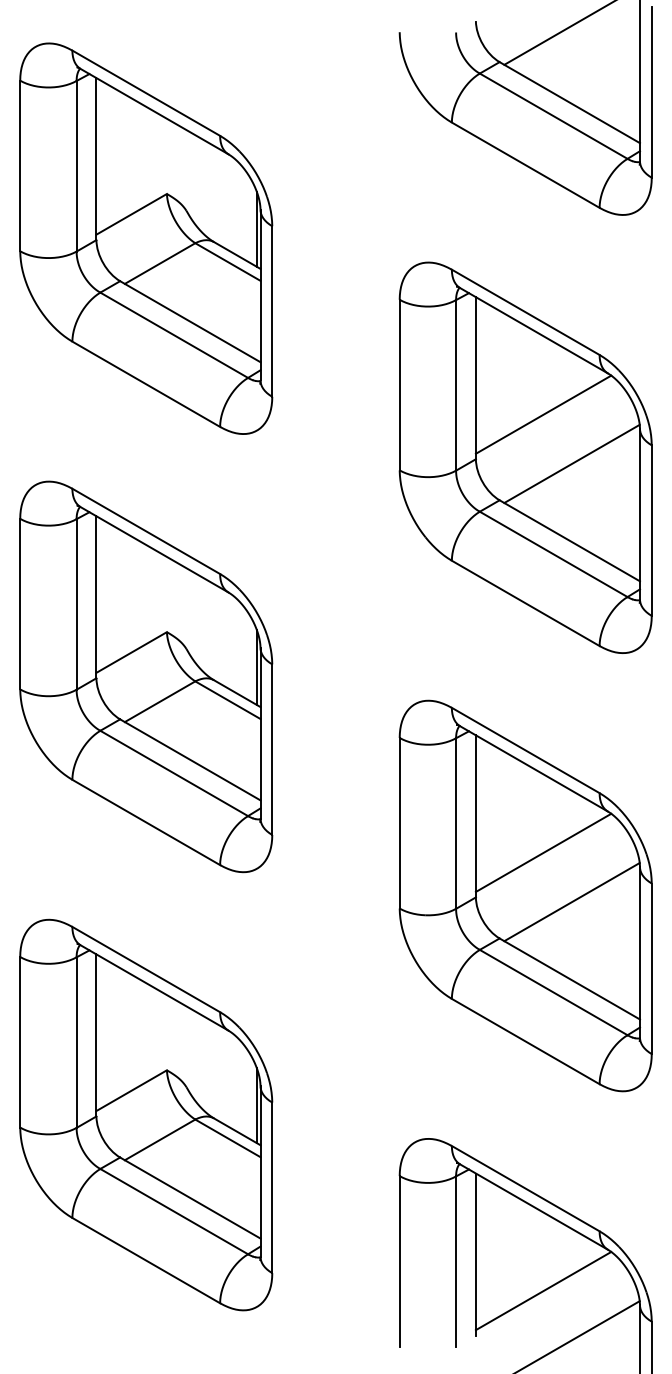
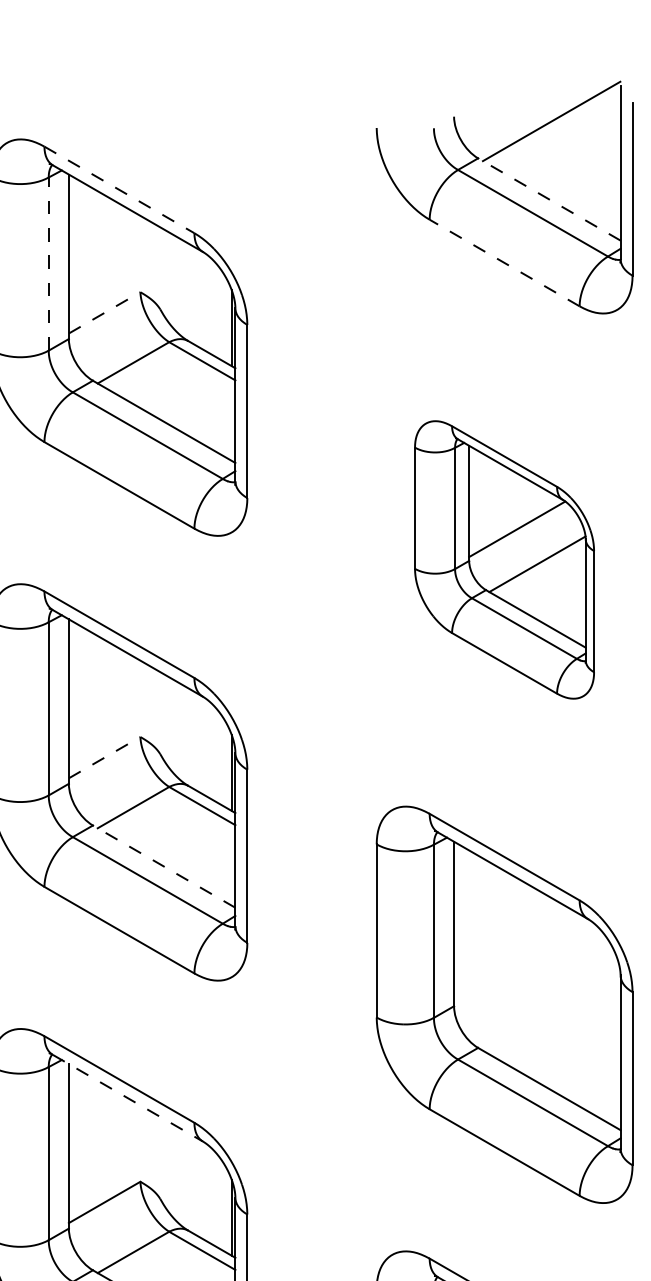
line: (146, 93) -> (119, 190), solid -> dashed
line: (569, 102) -> (549, 199), solid -> dashed
line: (525, 164) -> (504, 262), solid -> dashed
line: (76, 165) -> (48, 263), solid -> dashed
line: (131, 214) -> (104, 313), solid -> dashed
part: (525, 457) -> (504, 559), size x0.7
line: (131, 652) -> (104, 757), solid -> dashed
line: (189, 759) -> (163, 866), solid -> dashed
line: (543, 852) -> (522, 960), removed
line: (571, 902) -> (551, 1011), removed
line: (155, 988) -> (128, 1098), solid -> dashed

